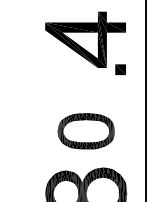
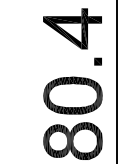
part: (119, 69) -> (97, 61), moved
part: (85, 131) -> (72, 95), size x1.43

